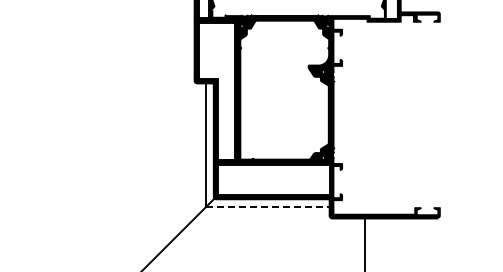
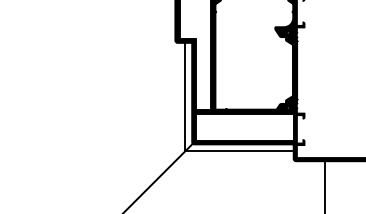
line: (267, 207) -> (239, 151), dashed -> solid

